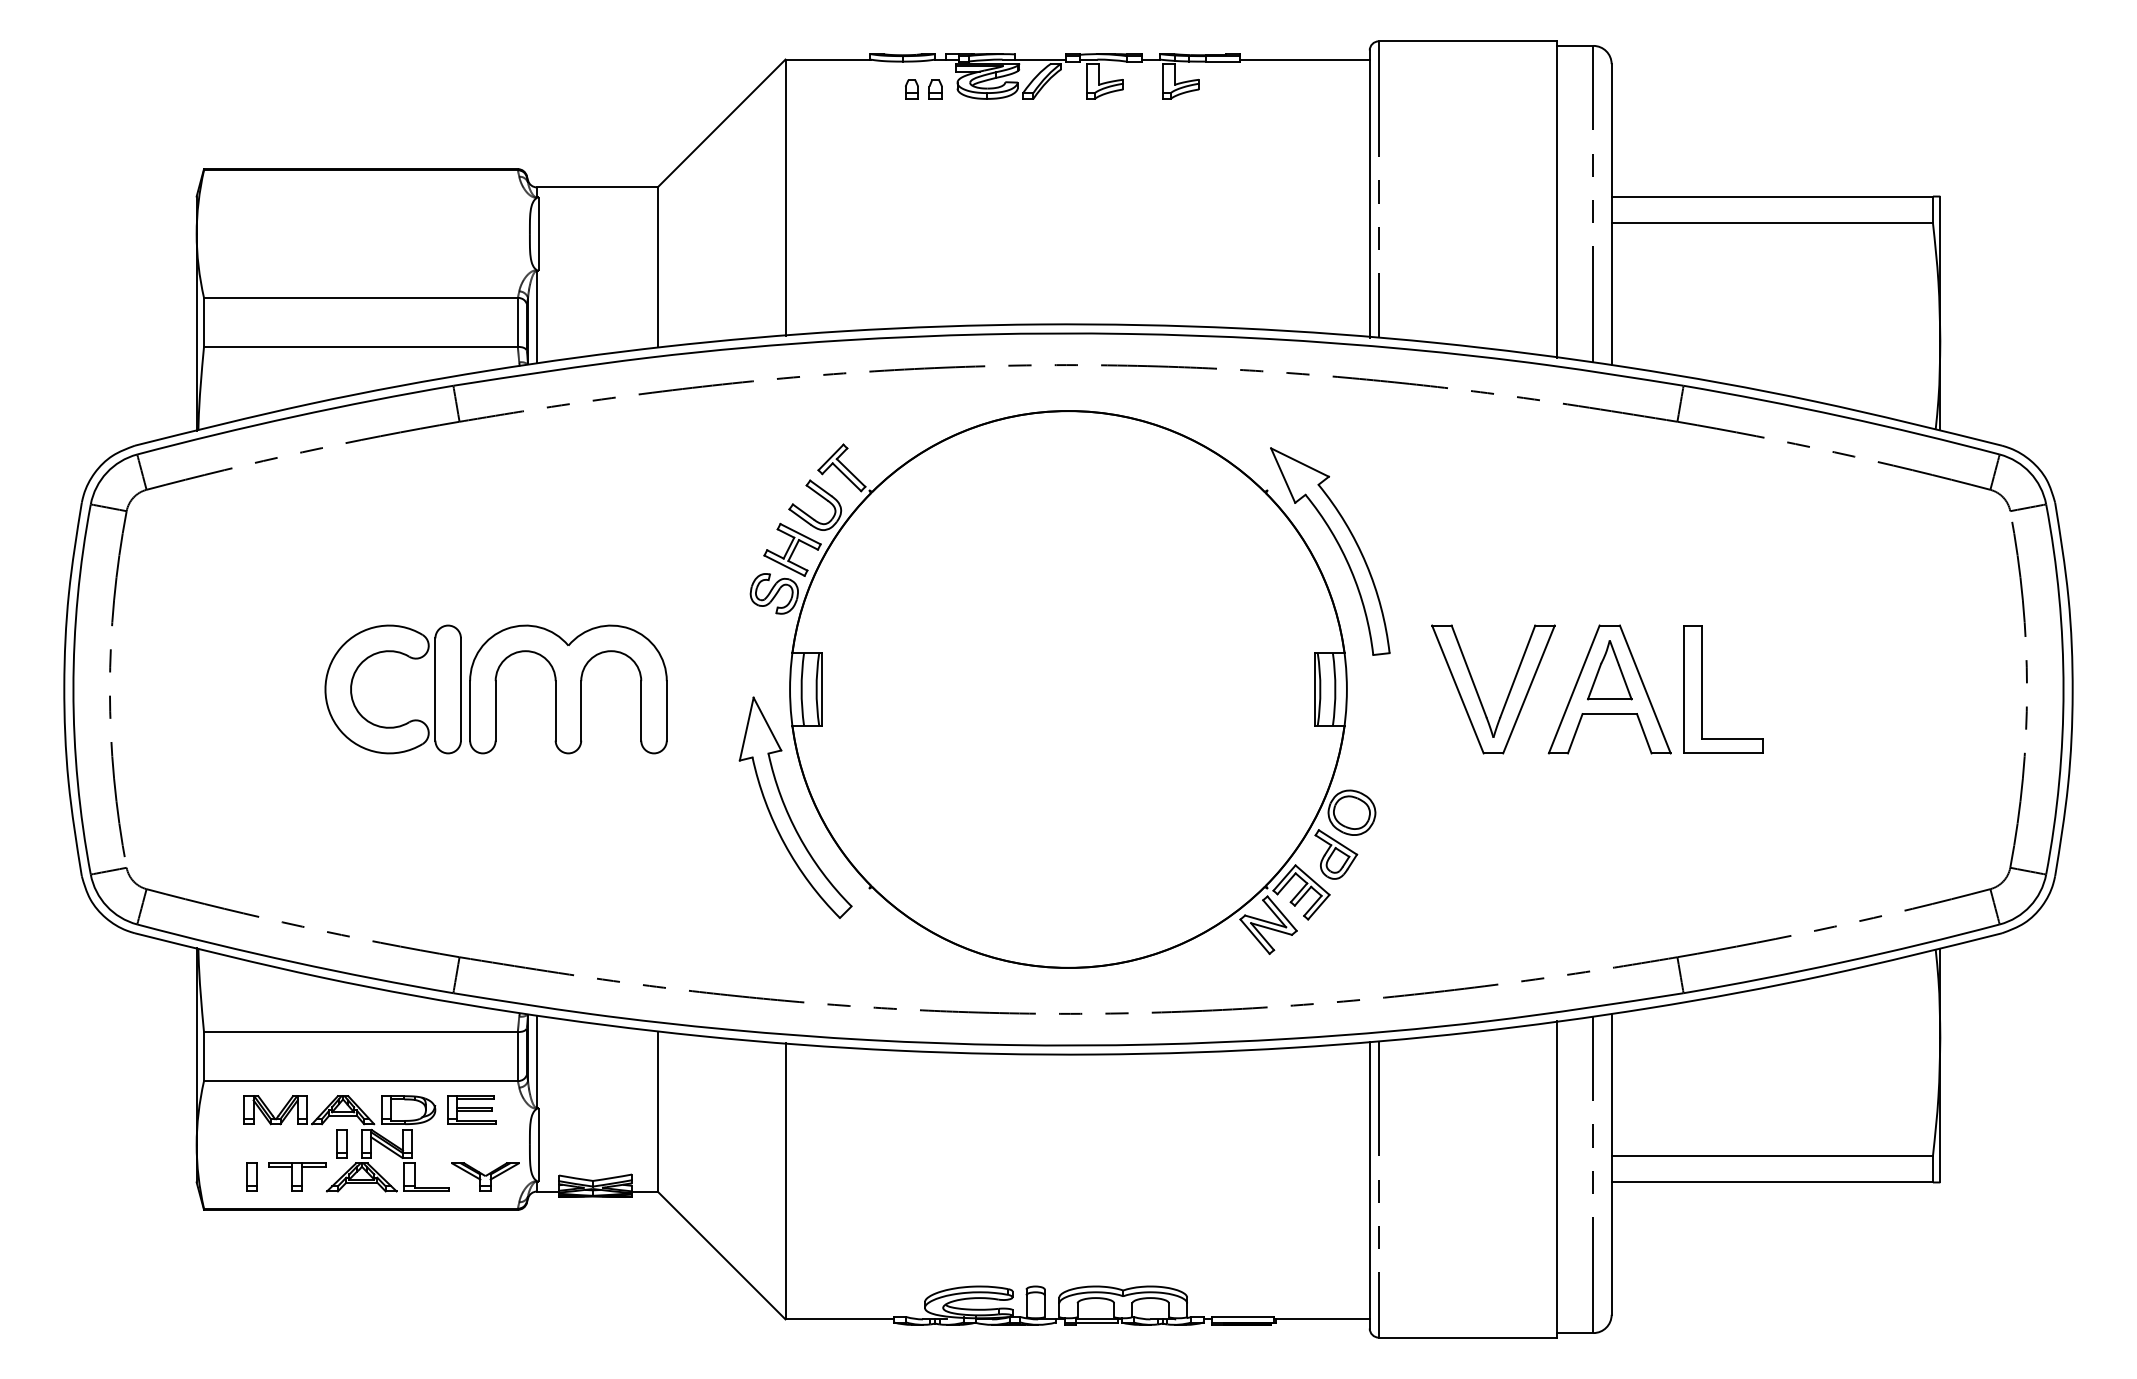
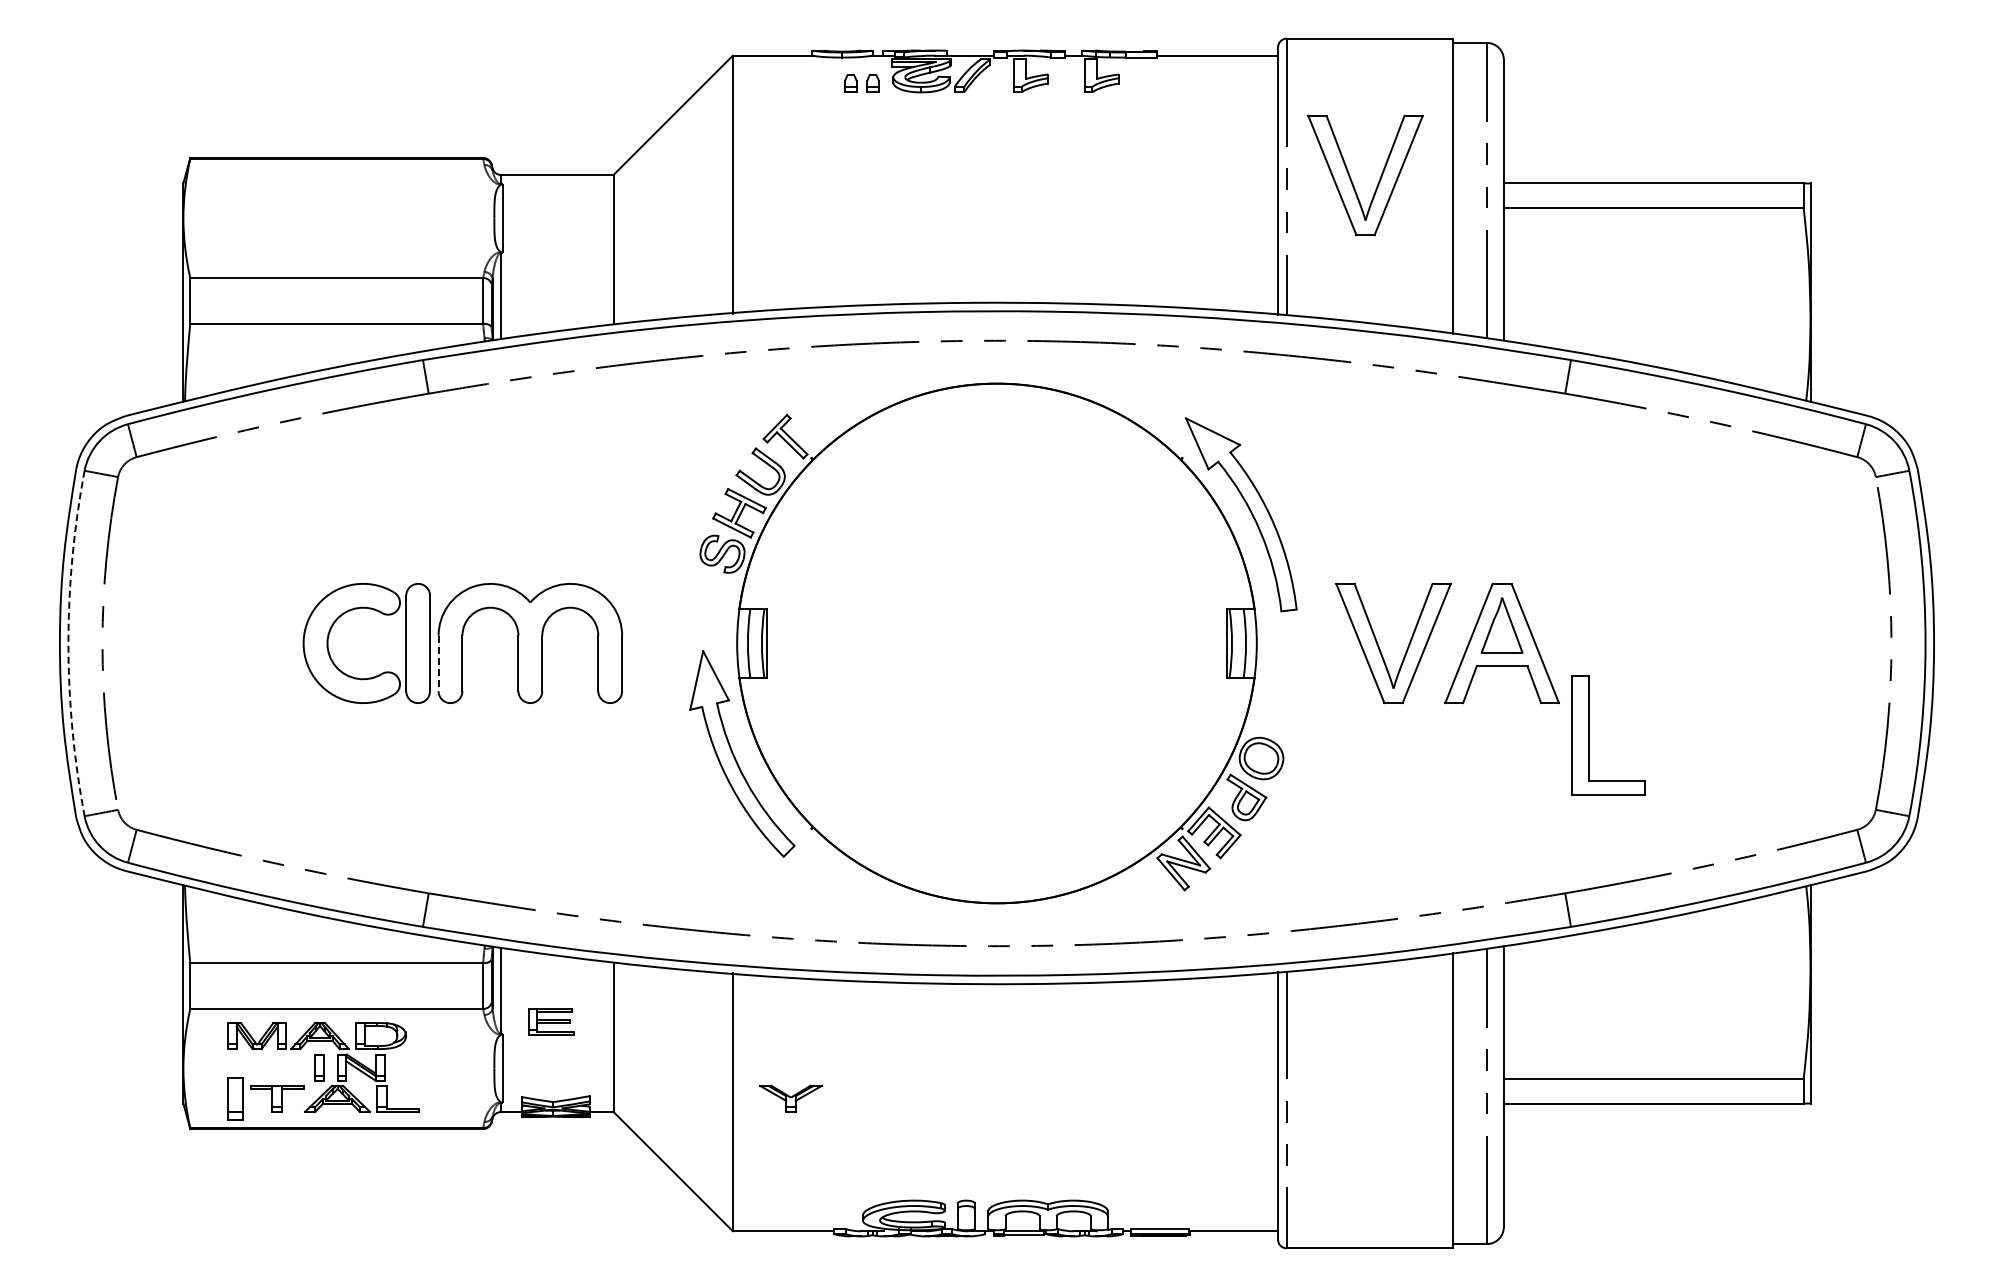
part: (1449, 193) -> (1352, 180), added
arc: (73, 689) -> (68, 643), solid -> dashed
part: (1703, 689) -> (1589, 735), moved
line: (470, 710) -> (438, 663), solid -> dashed
part: (472, 1109) -> (551, 1021), moved
part: (252, 1177) -> (235, 1098), size x1.6
part: (485, 1177) -> (790, 1098), moved

